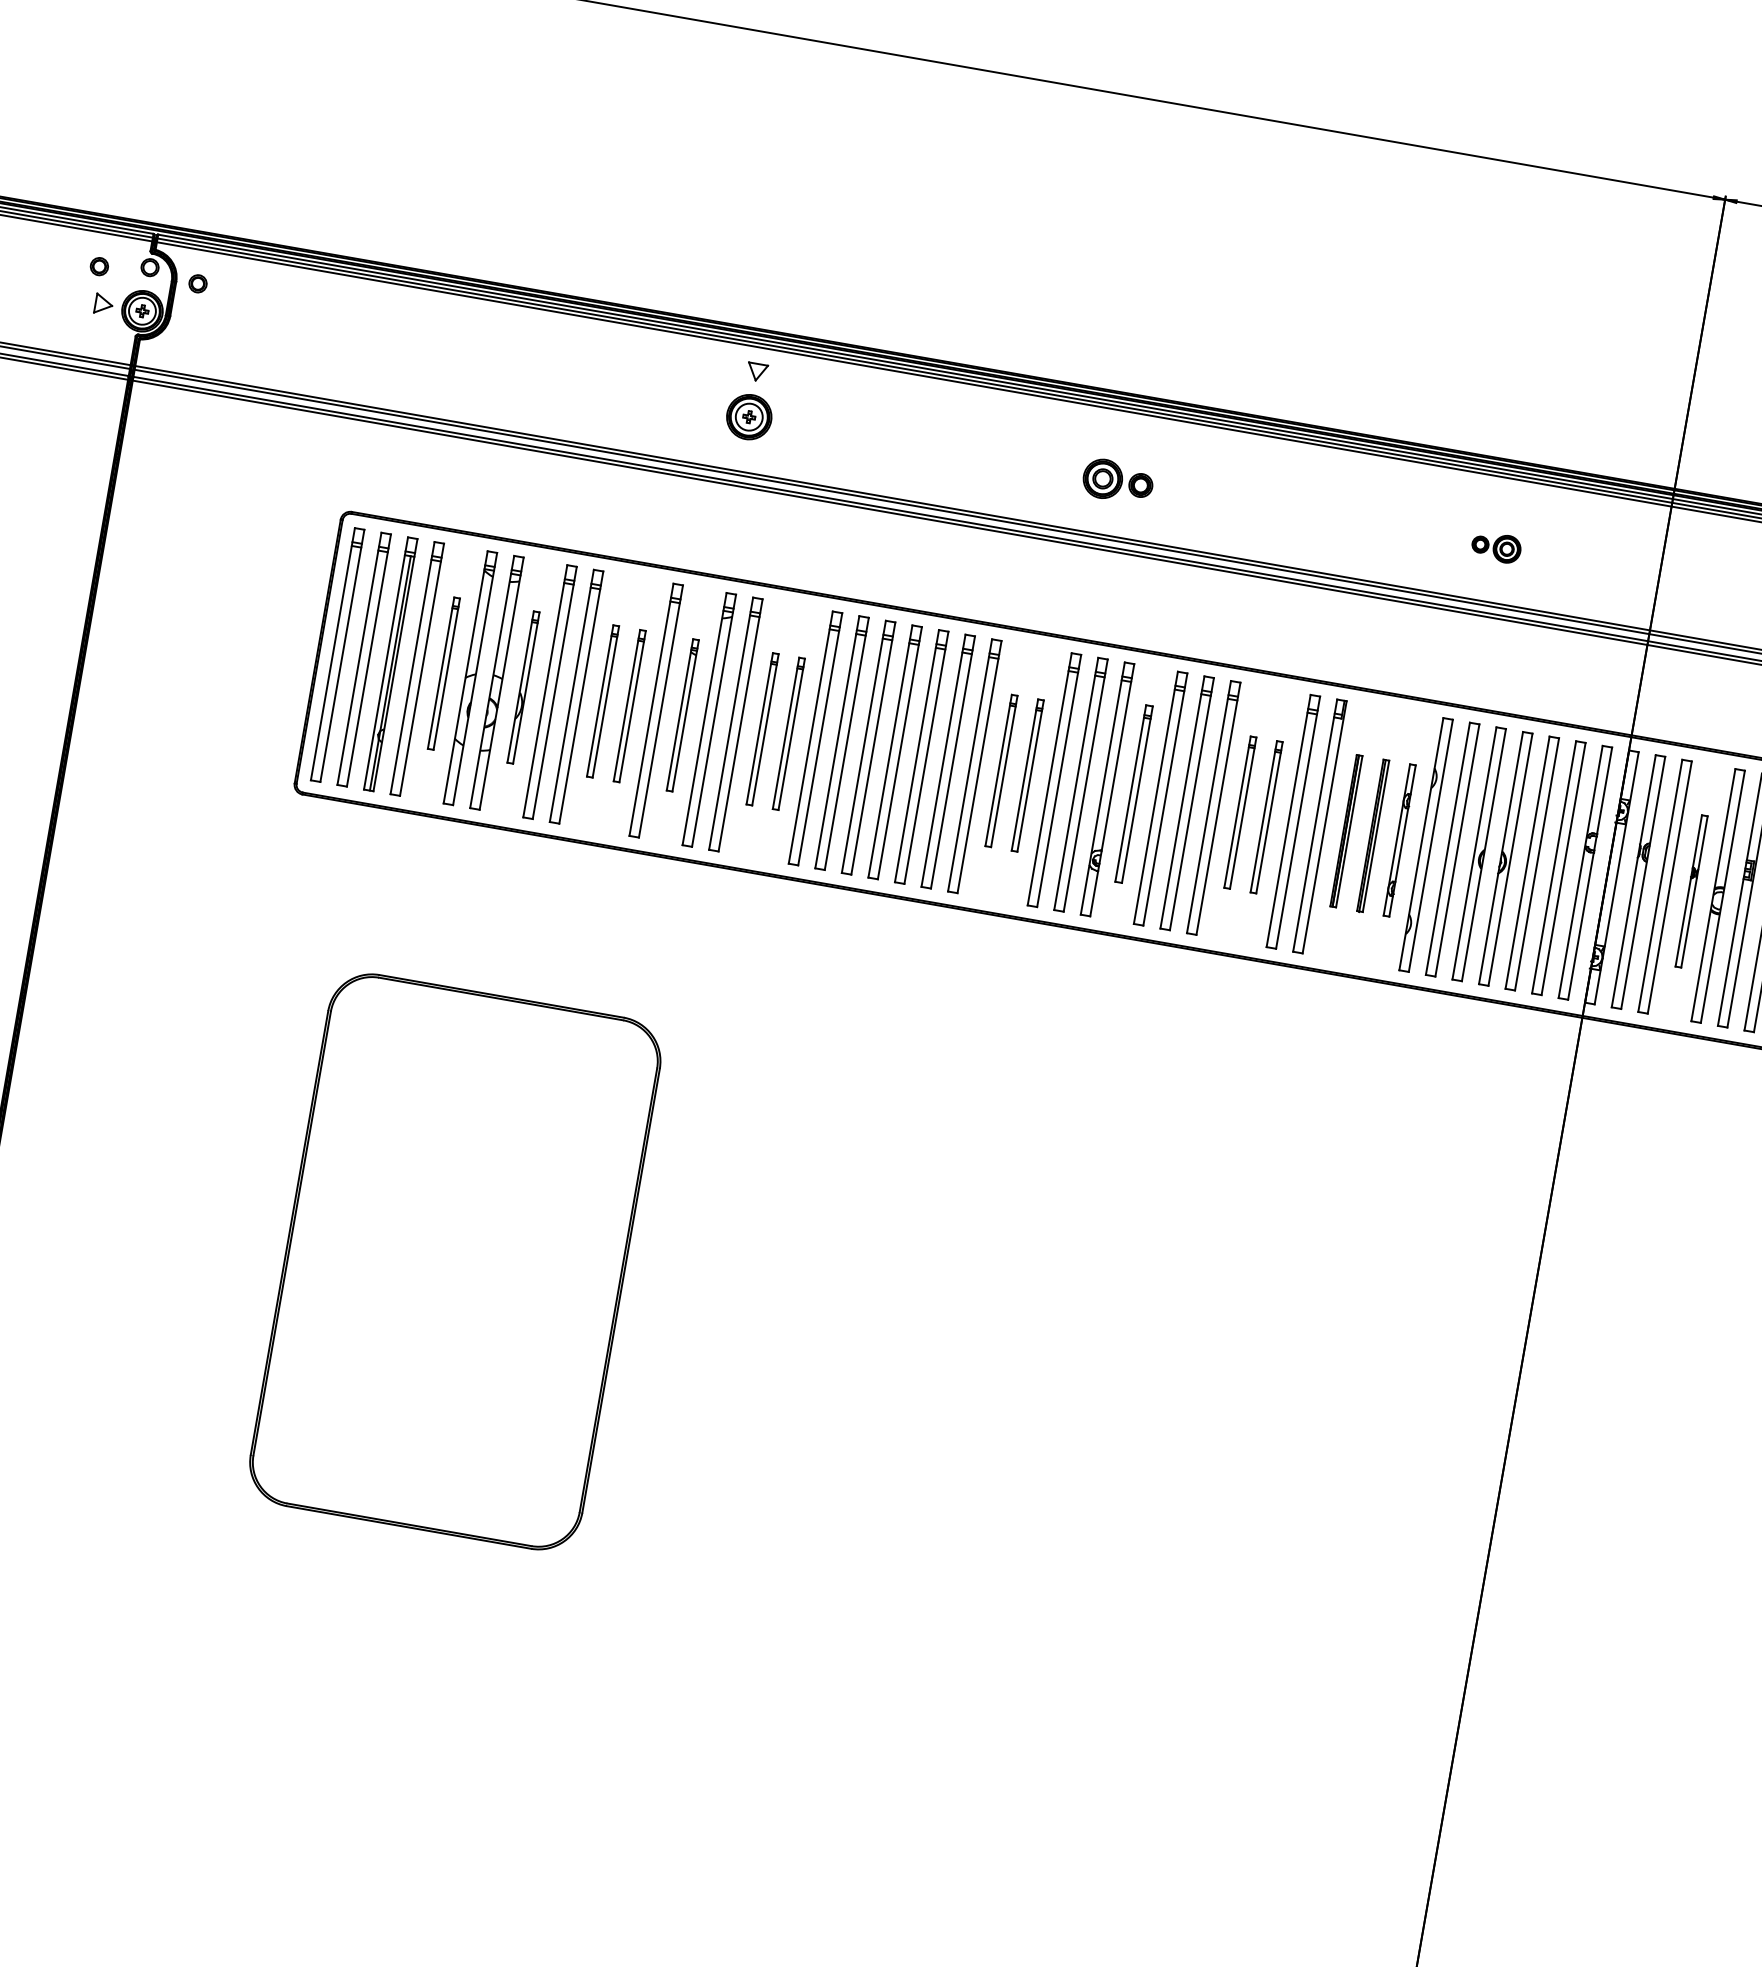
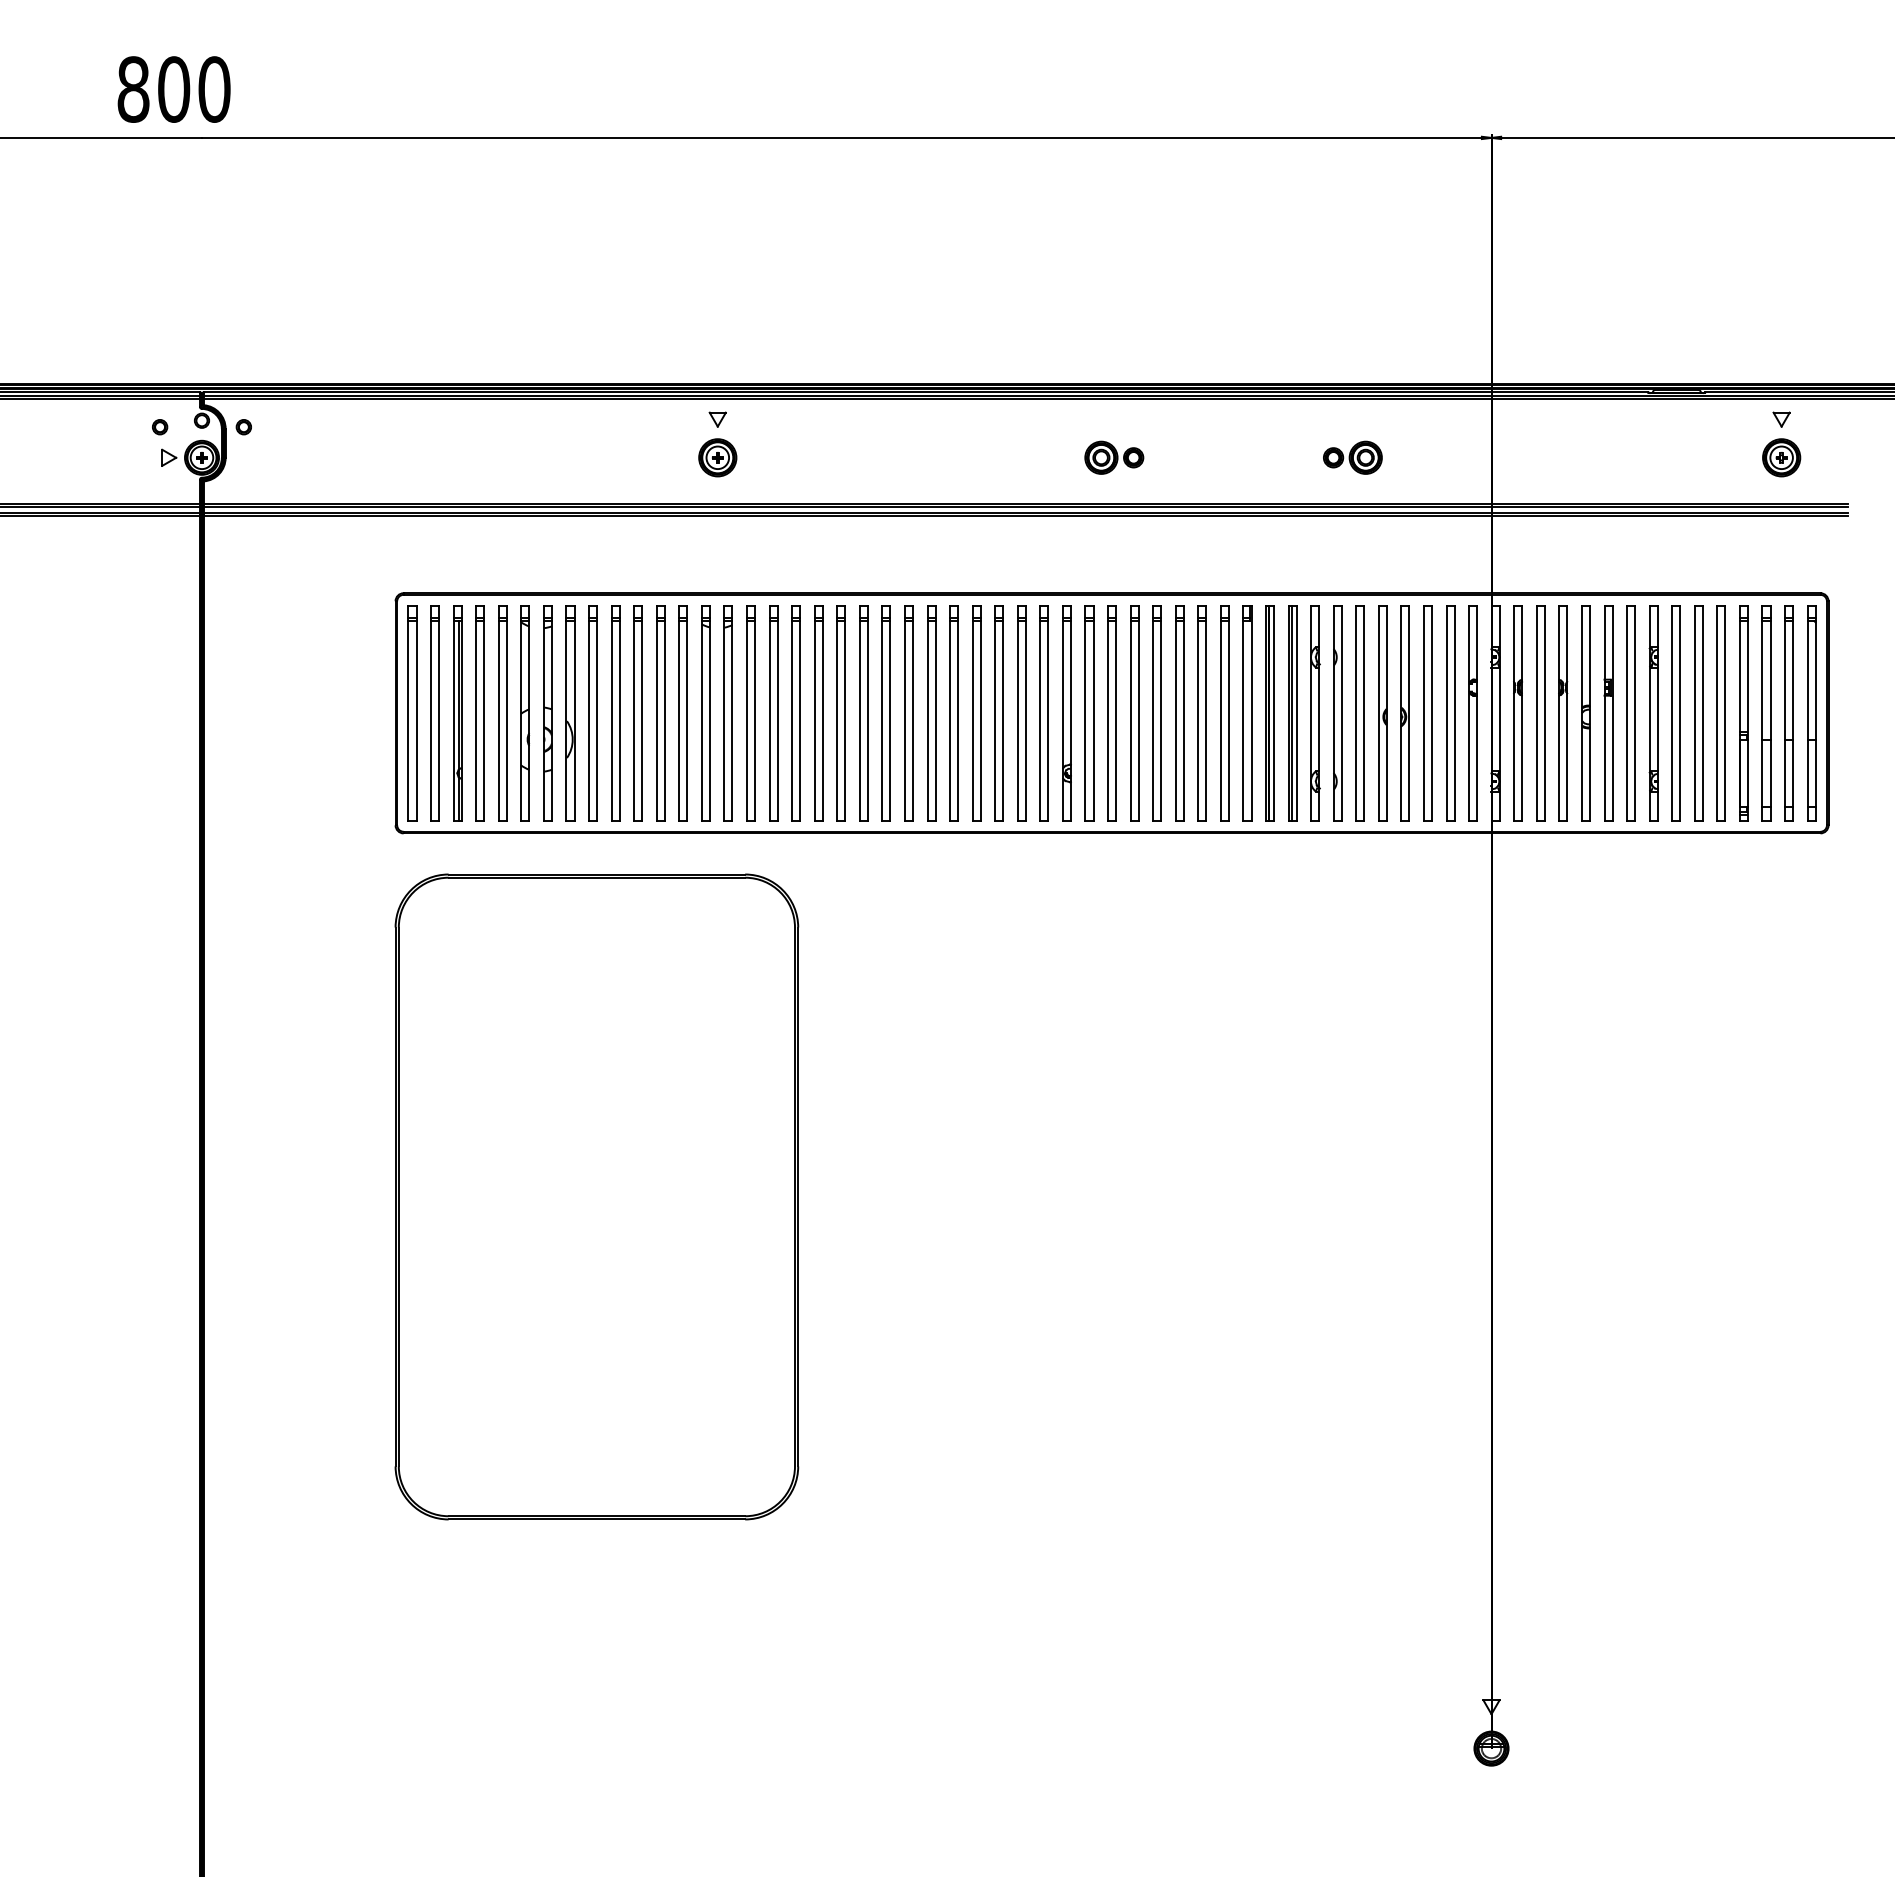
part: (1118, 481) -> (1114, 457), moved
part: (1496, 547) -> (1352, 457), size x1.43
part: (443, 673) -> (502, 713), size x1.67
part: (523, 687) -> (570, 713), size x1.67
part: (602, 701) -> (637, 713), size x1.67
part: (629, 706) -> (660, 713), size x1.67
part: (682, 715) -> (705, 713), size x1.67
part: (762, 729) -> (773, 713), size x1.67
part: (788, 733) -> (795, 713), size x1.67
part: (1001, 771) -> (976, 713), size x1.67
part: (1026, 775) -> (998, 713), size x1.67
part: (1134, 794) -> (1089, 713), size x1.43
part: (1239, 812) -> (1179, 713), size x1.67
part: (1265, 817) -> (1201, 713), size x1.67
part: (1345, 831) -> (1269, 713), size x1.67
part: (1372, 835) -> (1292, 713), size x1.67
part: (1399, 840) -> (1315, 713), size x1.67
part: (1691, 891) -> (1563, 713), size x1.67
part: (454, 1261) -> (596, 1196), size x1.43

